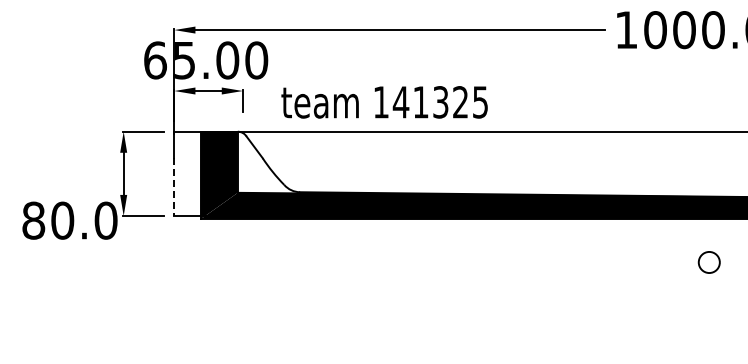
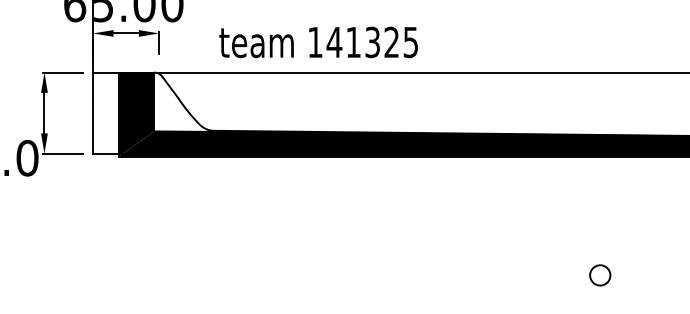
text: (384, 102) -> (318, 42), moved
line: (174, 187) -> (93, 126), dashed -> solid
circle: (708, 262) -> (599, 275), moved

